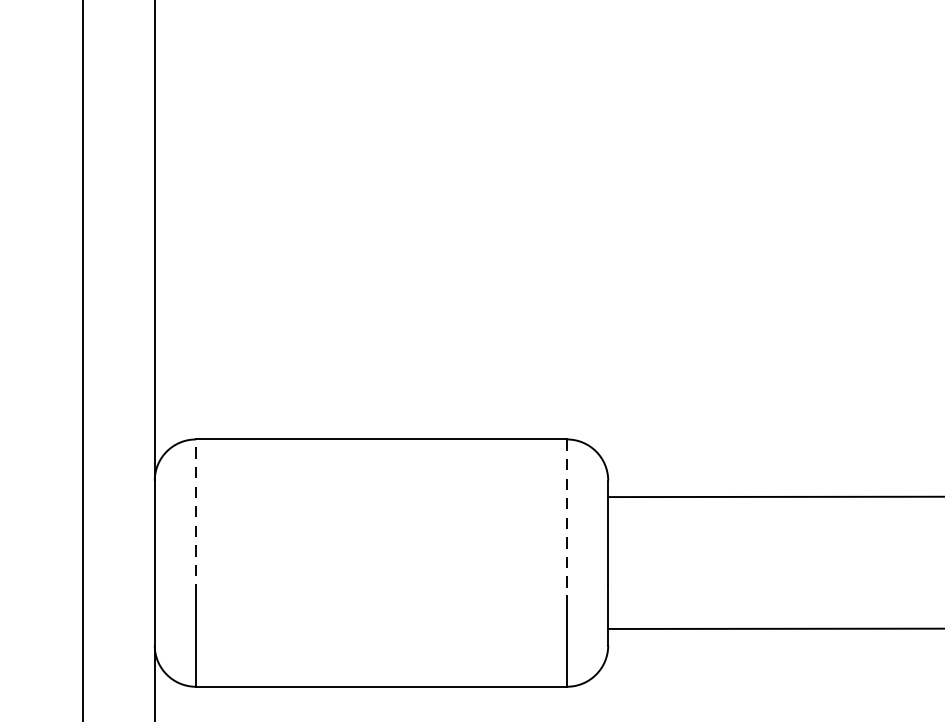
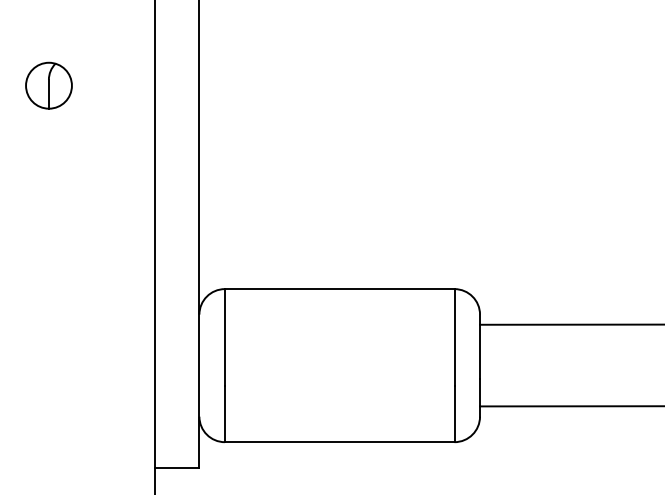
line: (195, 516) -> (224, 336), dashed -> solid
line: (566, 517) -> (454, 337), dashed -> solid

